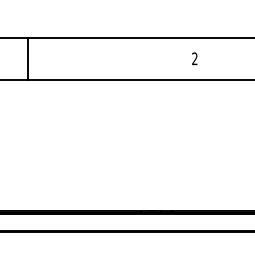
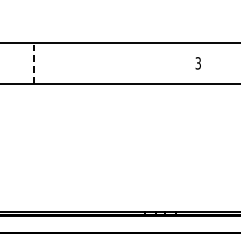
line: (27, 59) -> (33, 63), solid -> dashed
text: (194, 59) -> (197, 63), 2 -> 3

